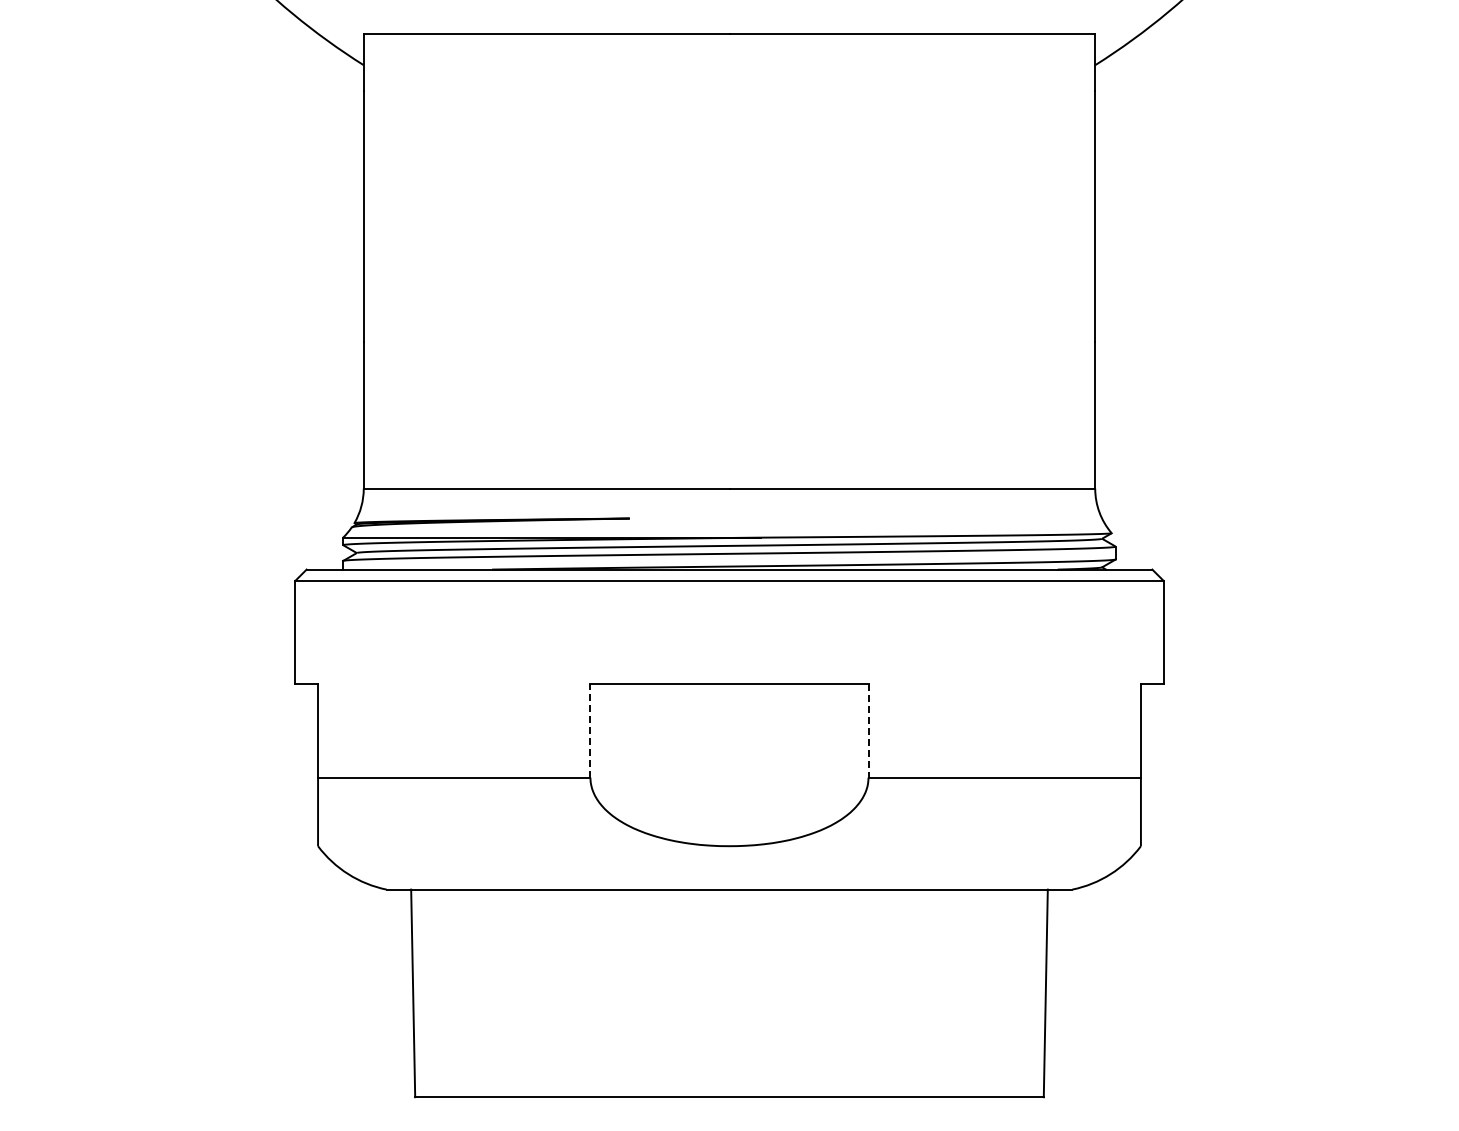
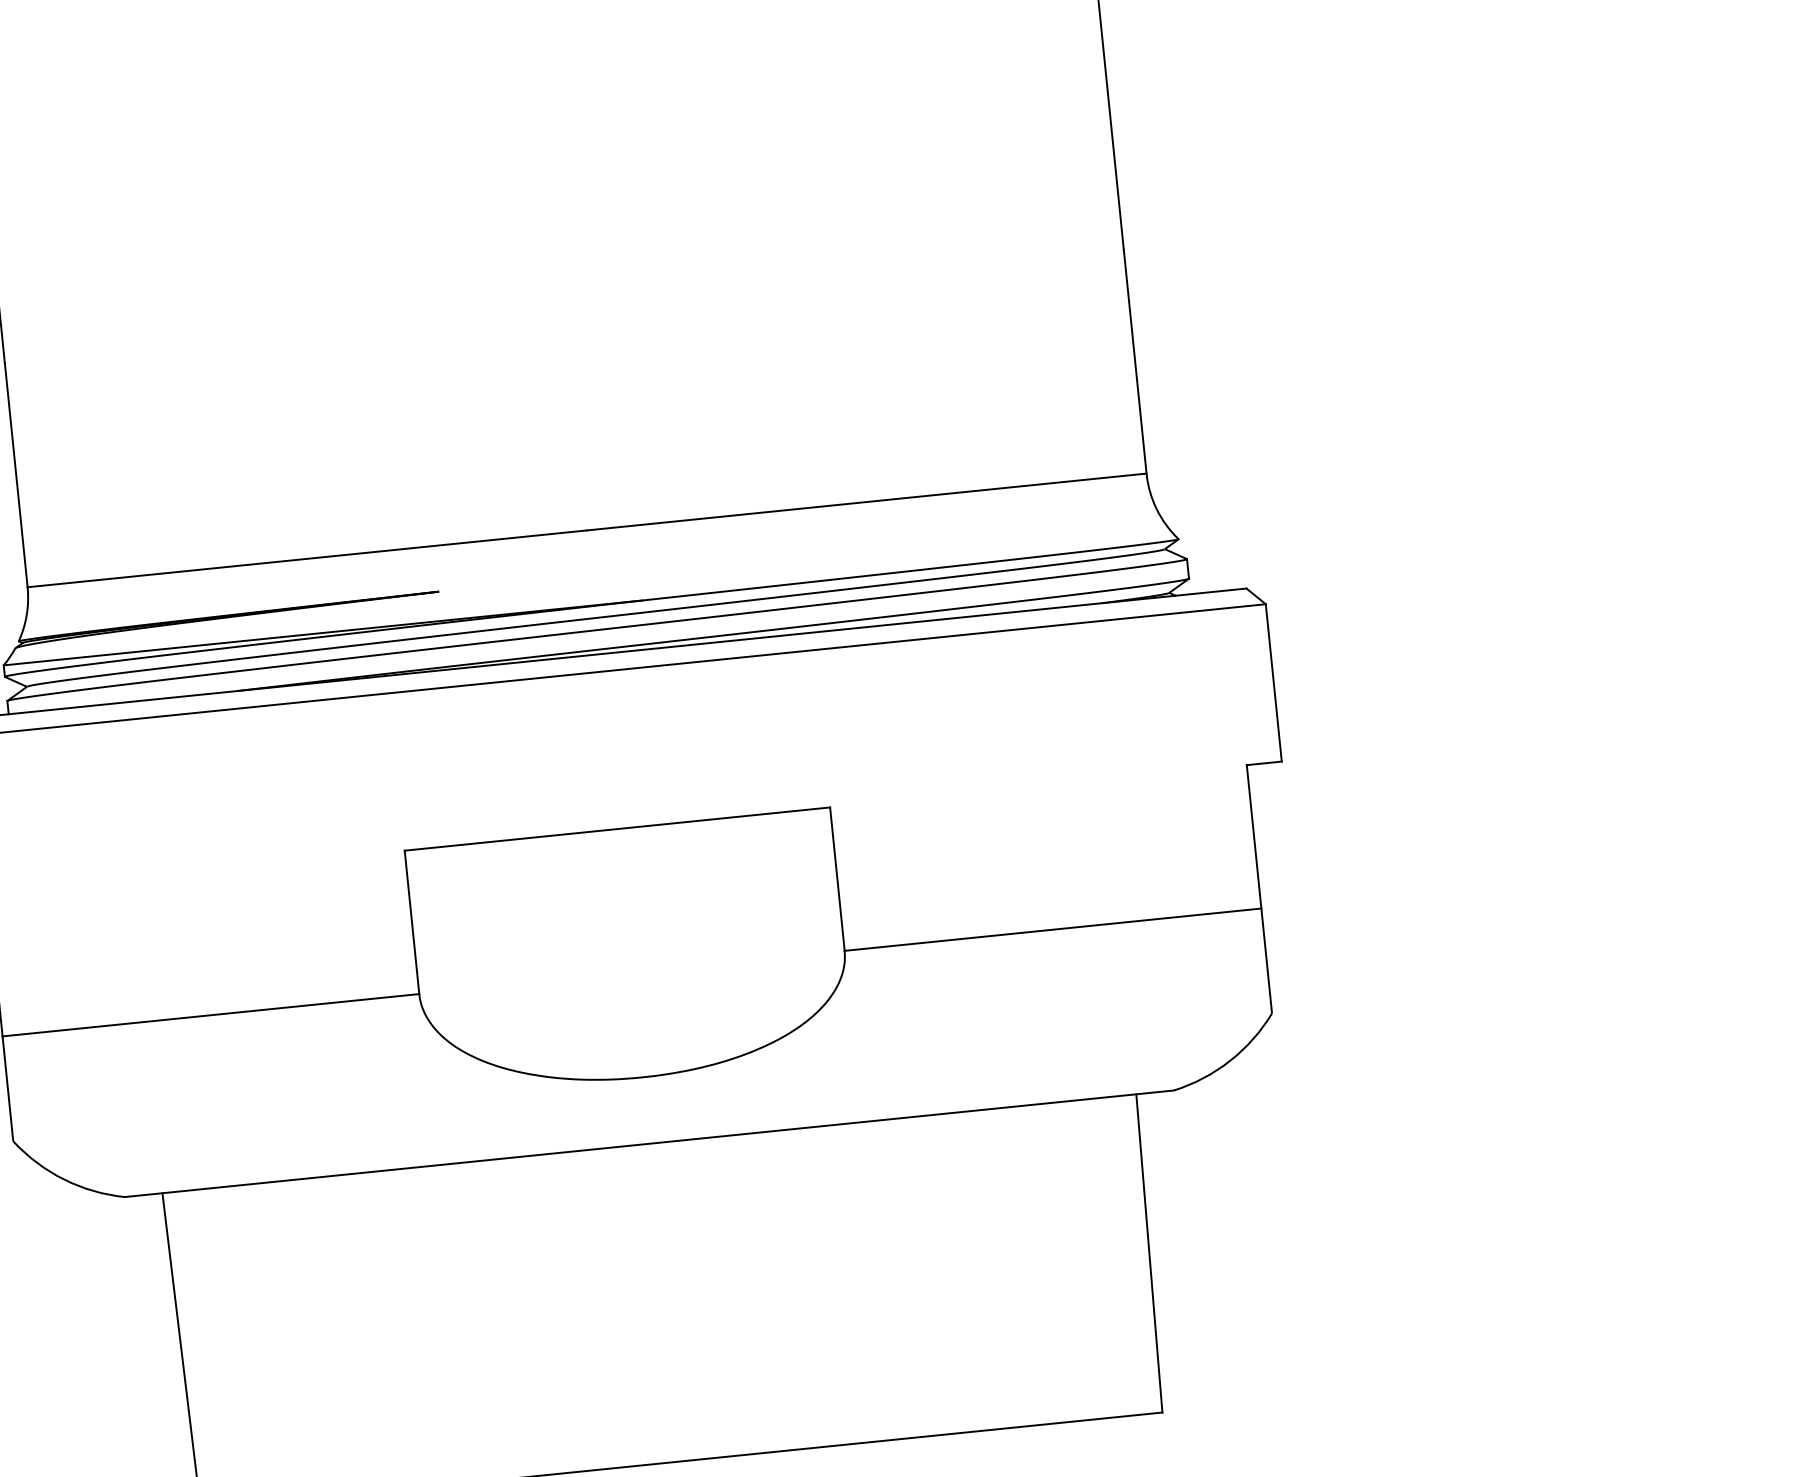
line: (590, 730) -> (412, 921), dashed -> solid
line: (868, 730) -> (837, 878), dashed -> solid

